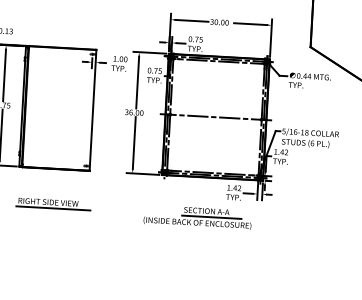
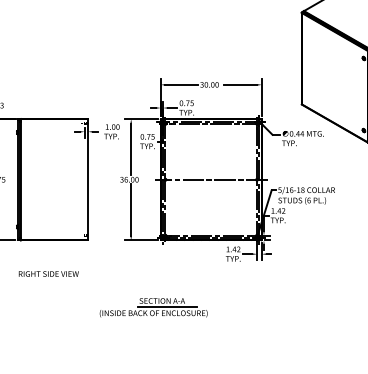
line: (52, 208) -> (53, 279), removed
part: (197, 217) -> (153, 307), moved

